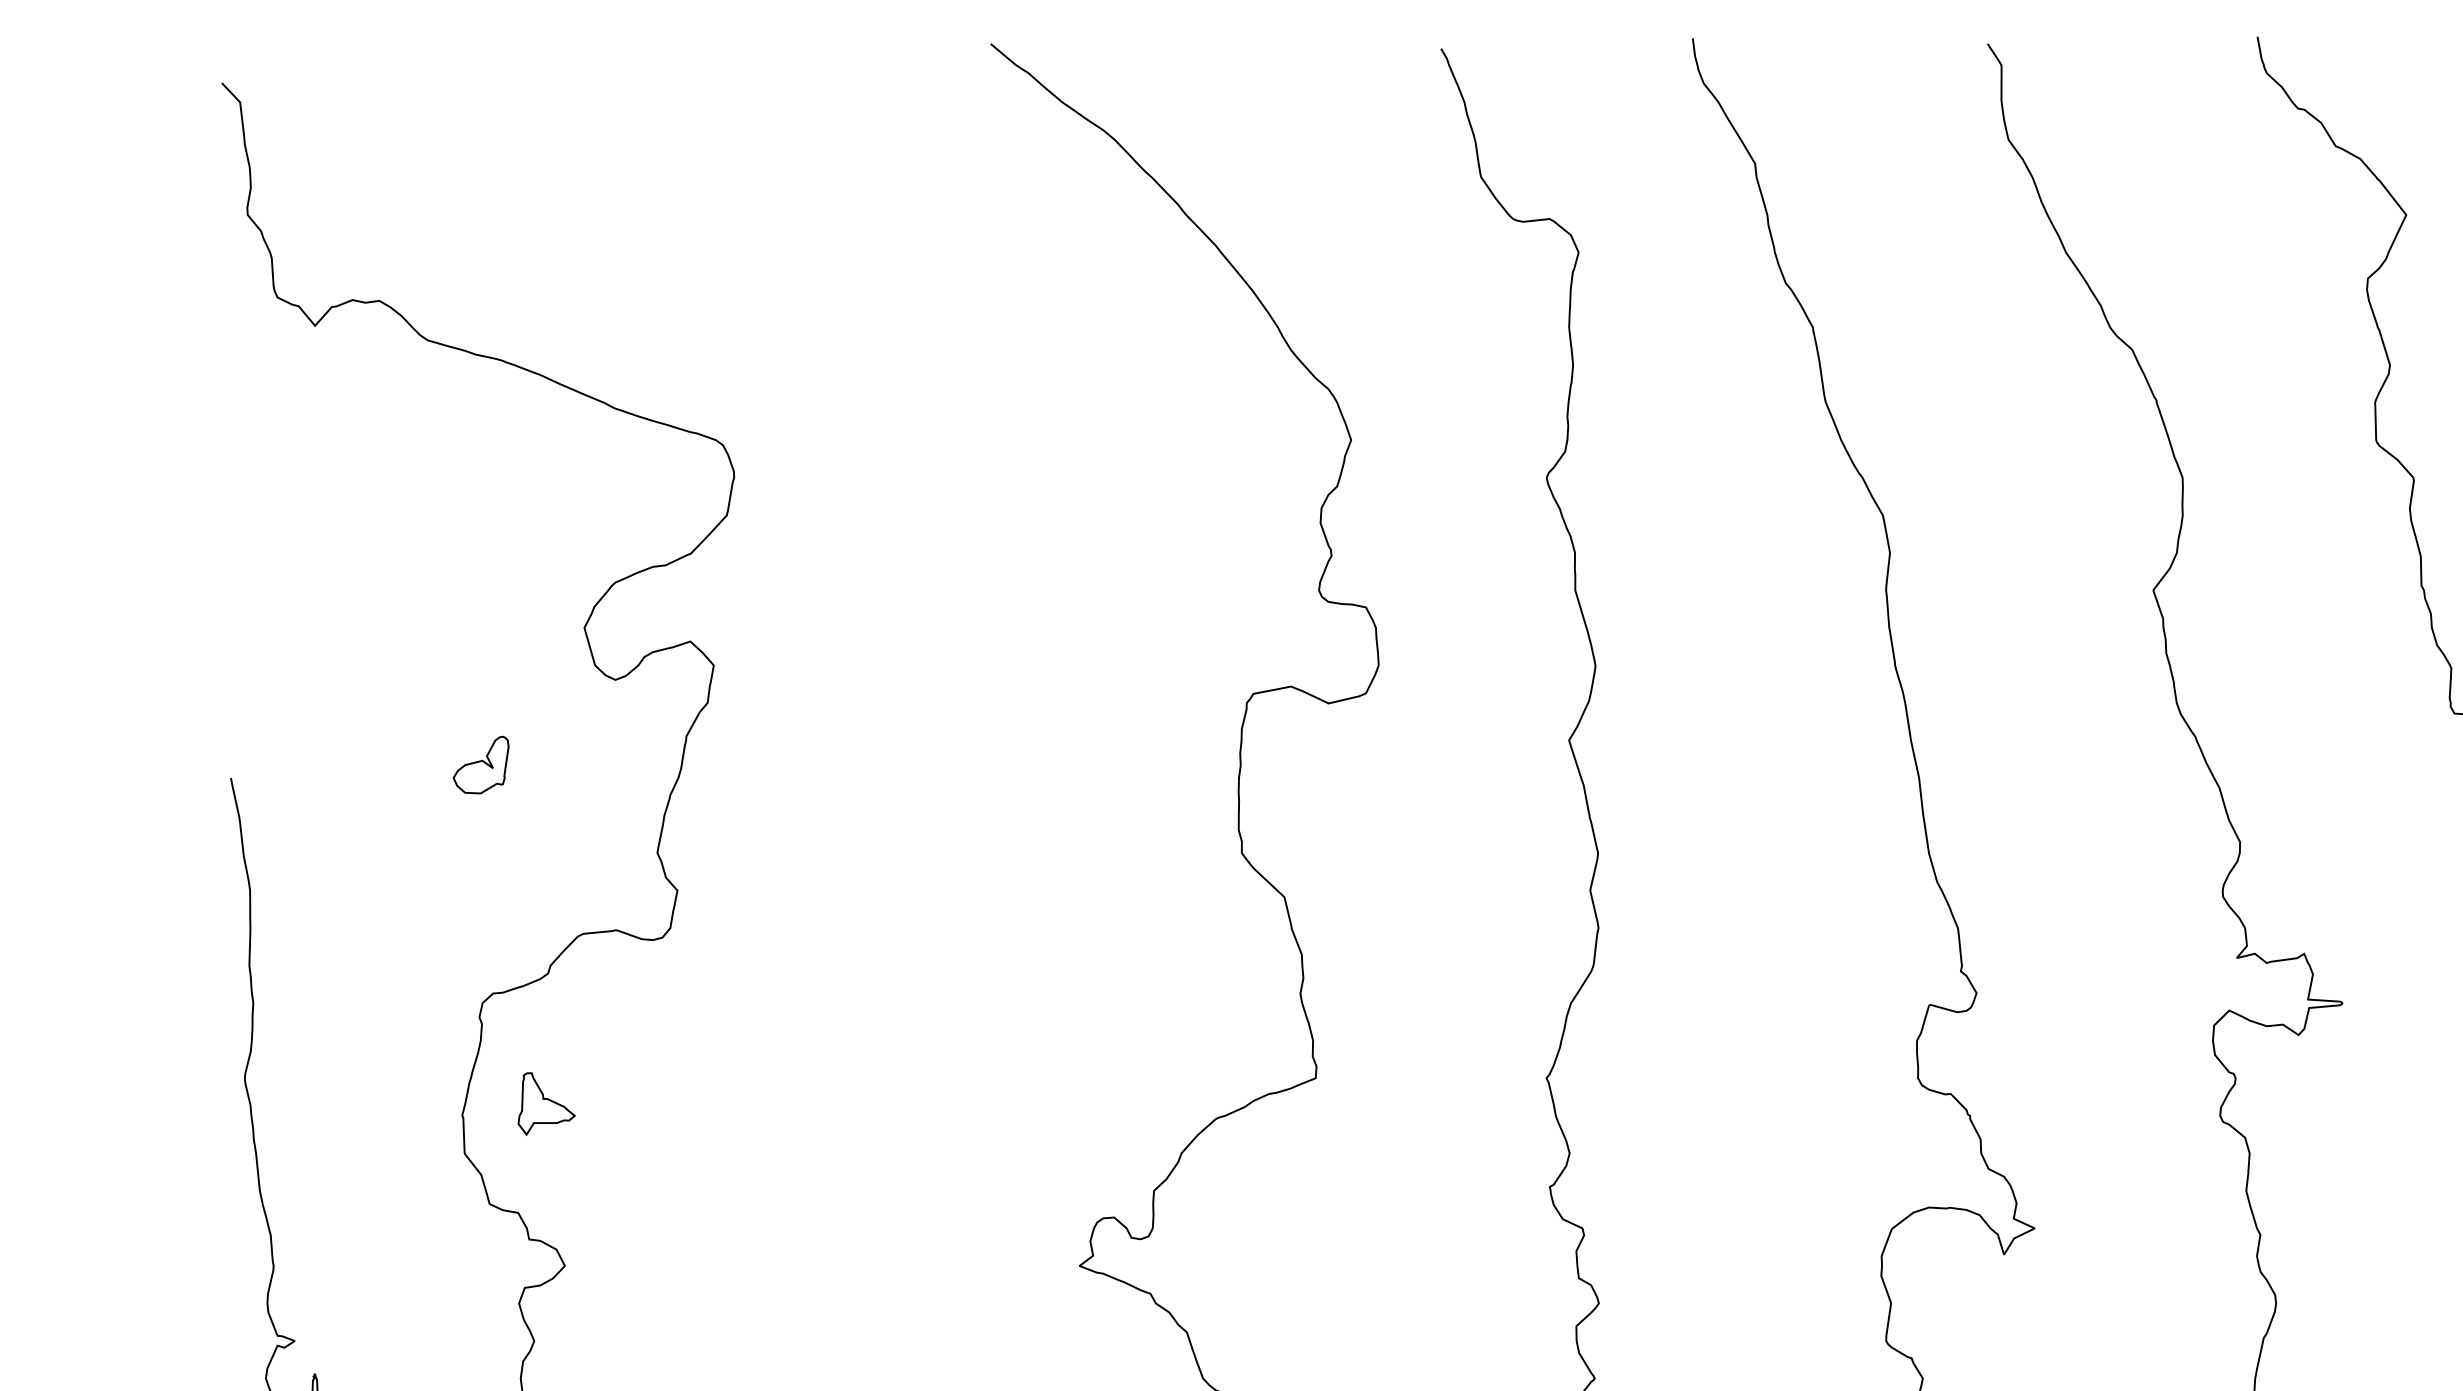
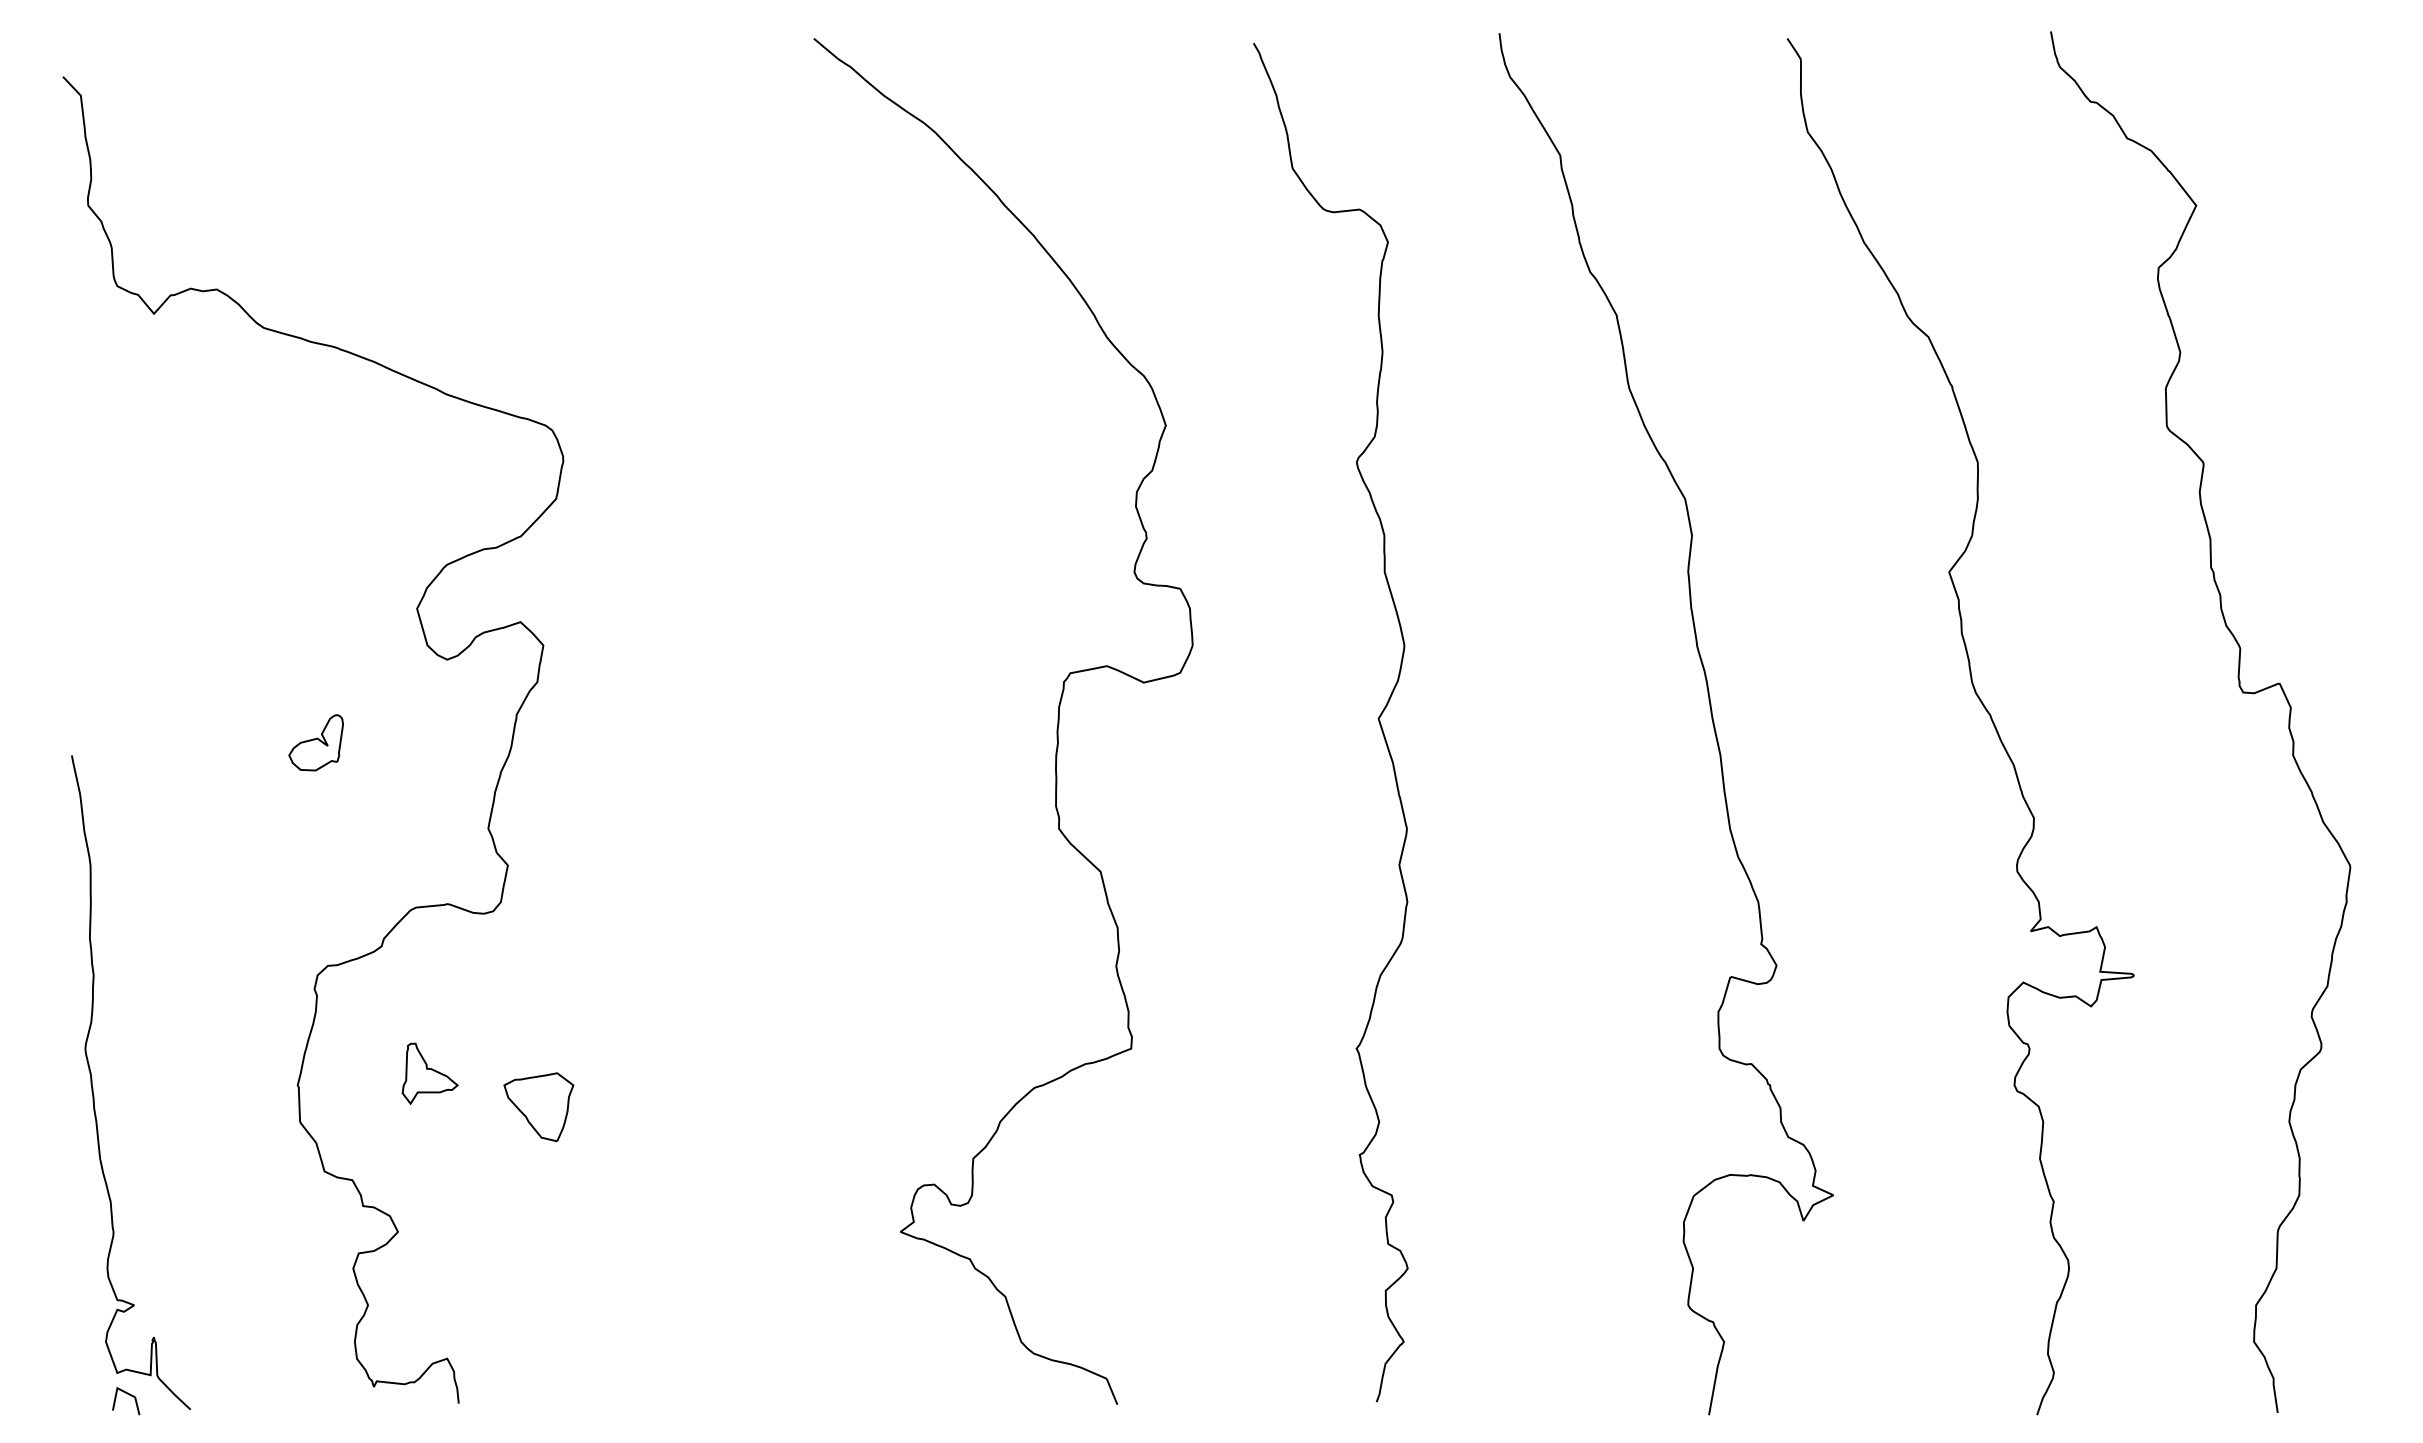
part: (545, 1103) -> (429, 1073), moved
part: (708, 1138) -> (538, 1107), added

